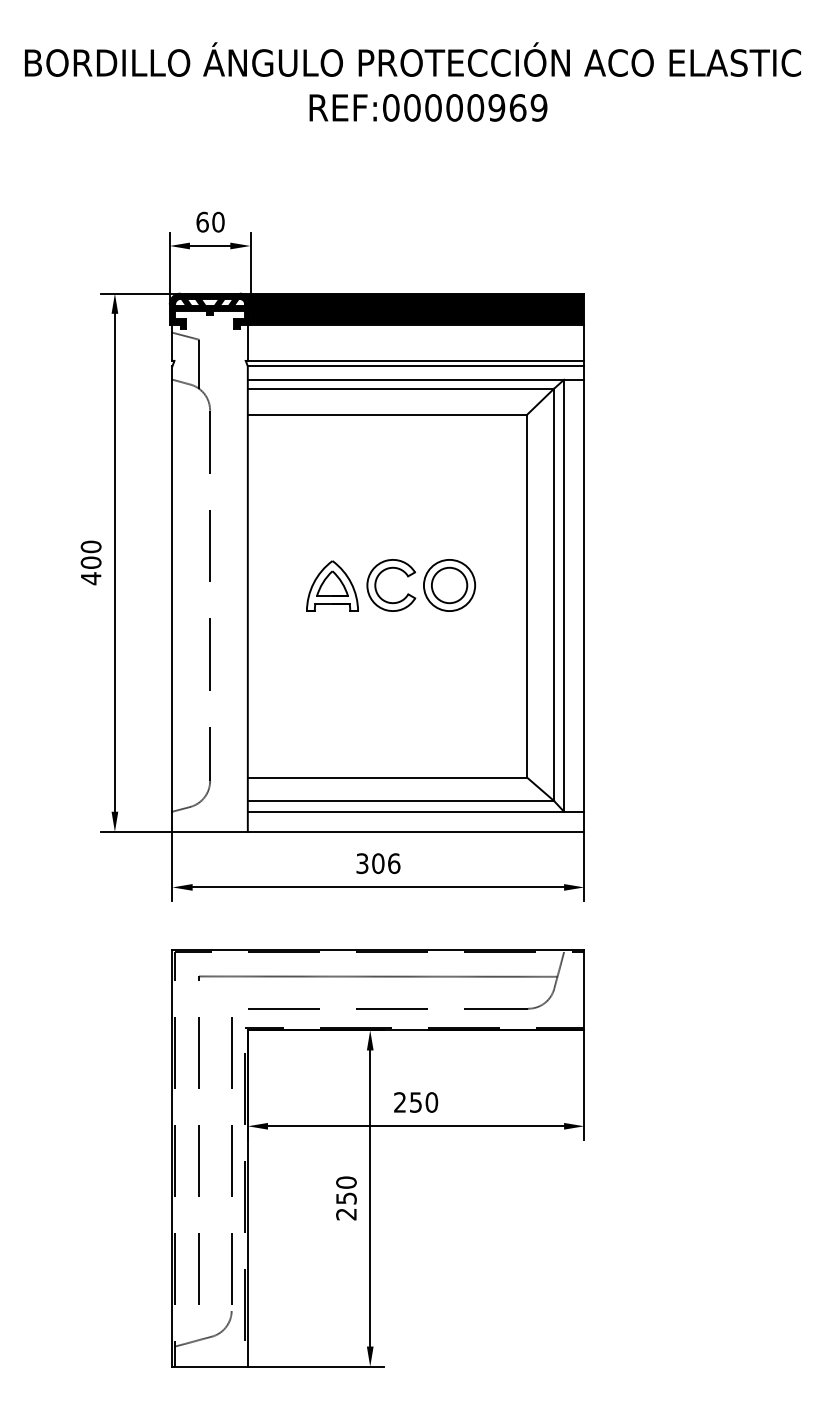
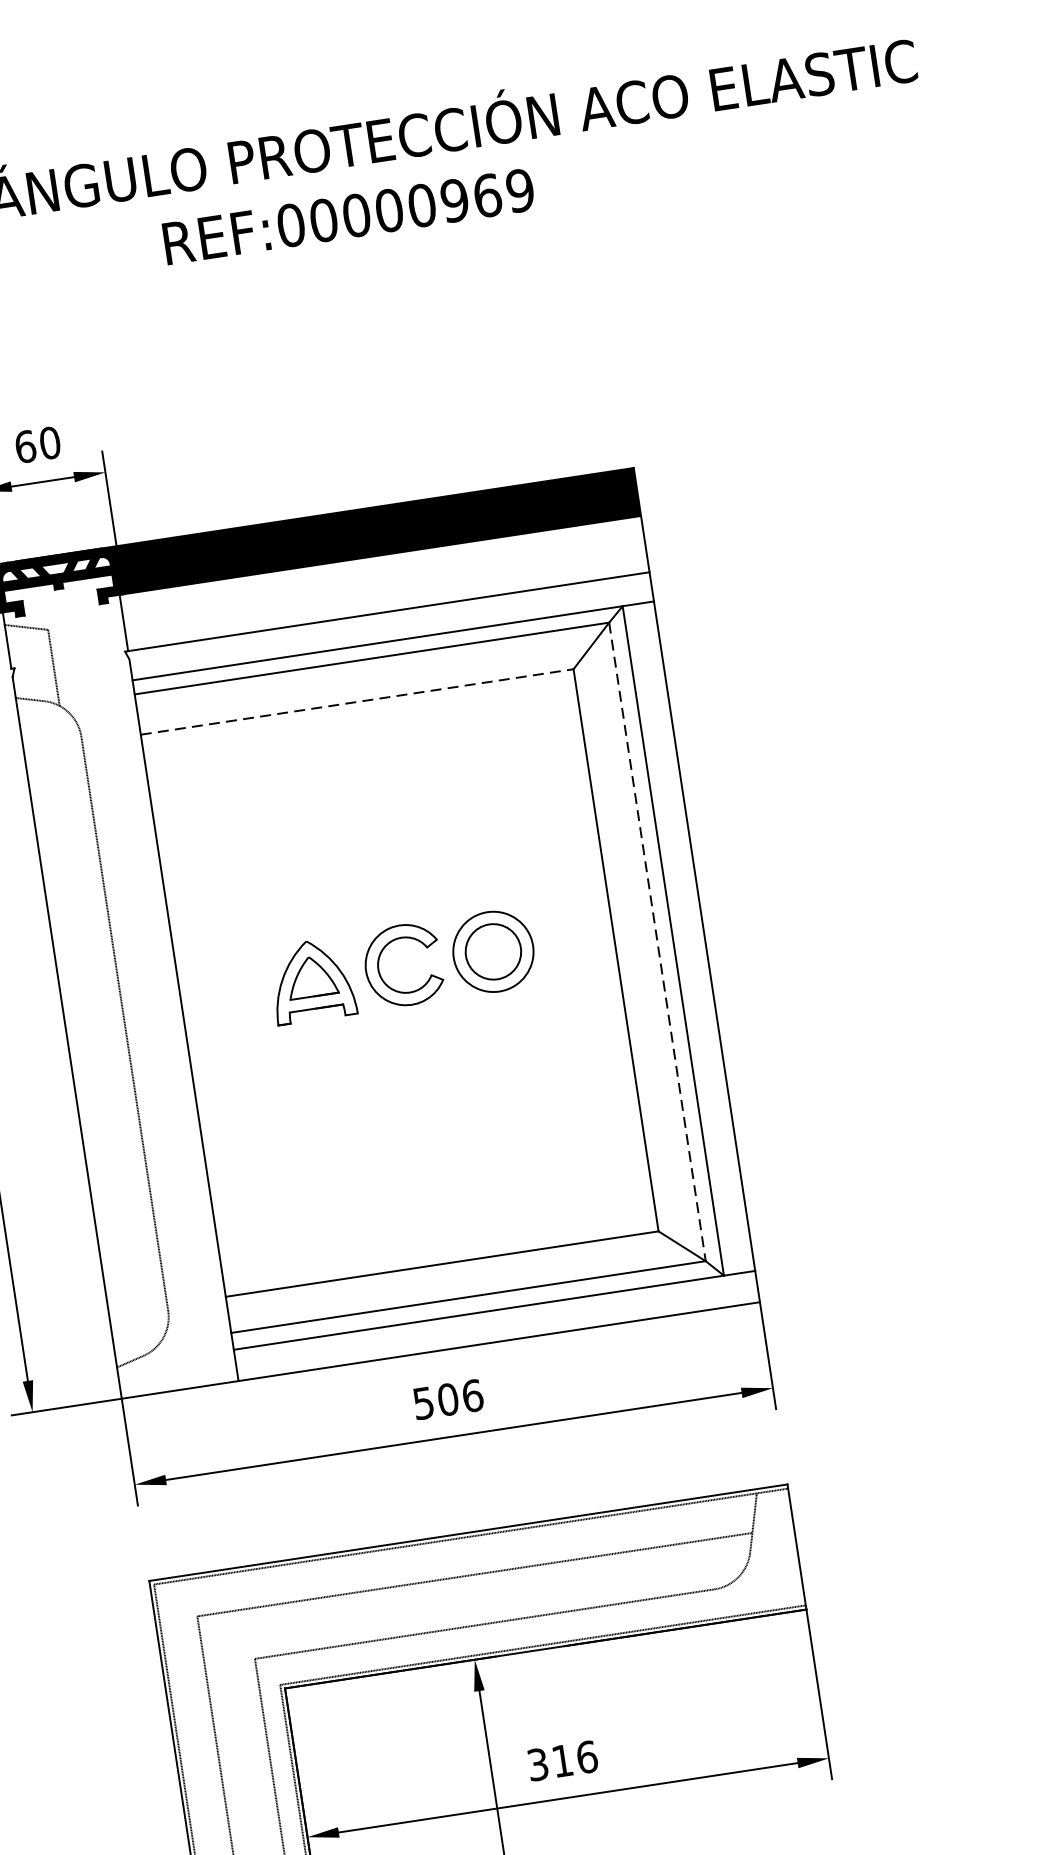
line: (415, 366) -> (389, 620), removed
line: (387, 414) -> (357, 701), solid -> dashed
line: (553, 595) -> (656, 943), solid -> dashed
text: (362, 863) -> (423, 1403), 306 -> 506
text: (416, 1102) -> (563, 1760), 250 -> 316

